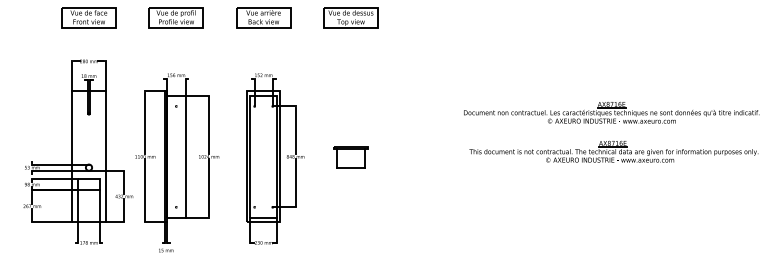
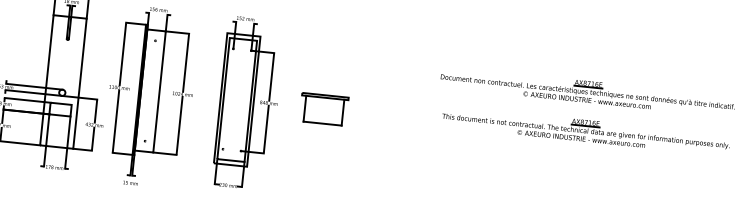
part: (350, 157) -> (323, 109), size x1.4

